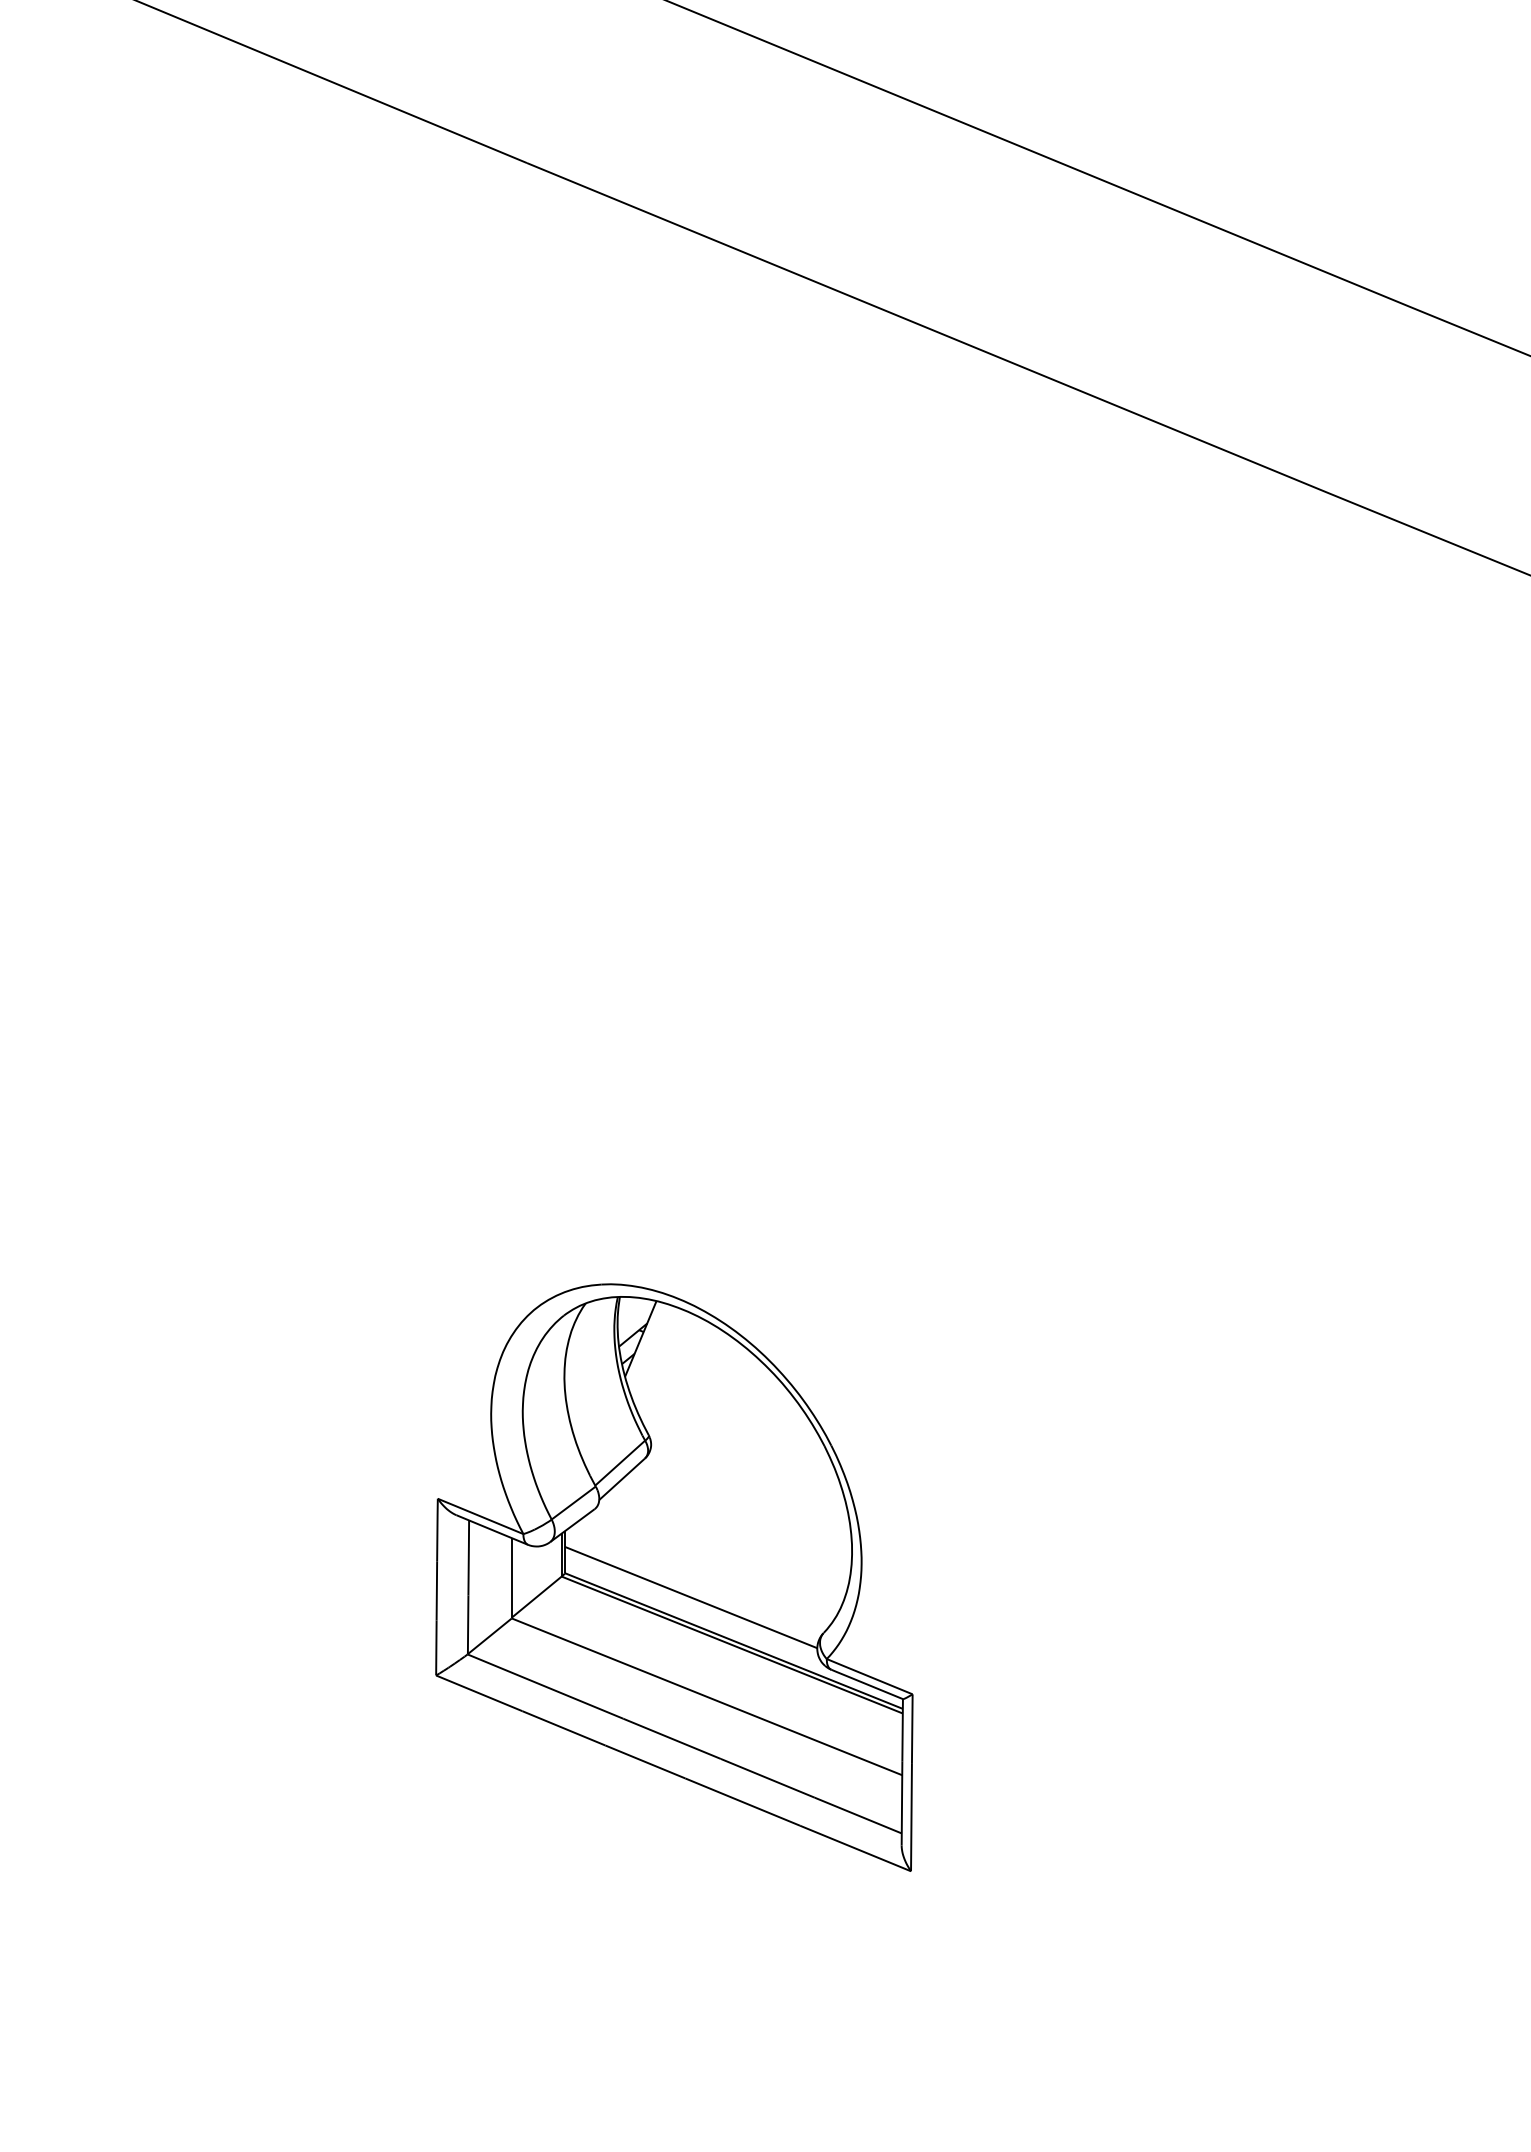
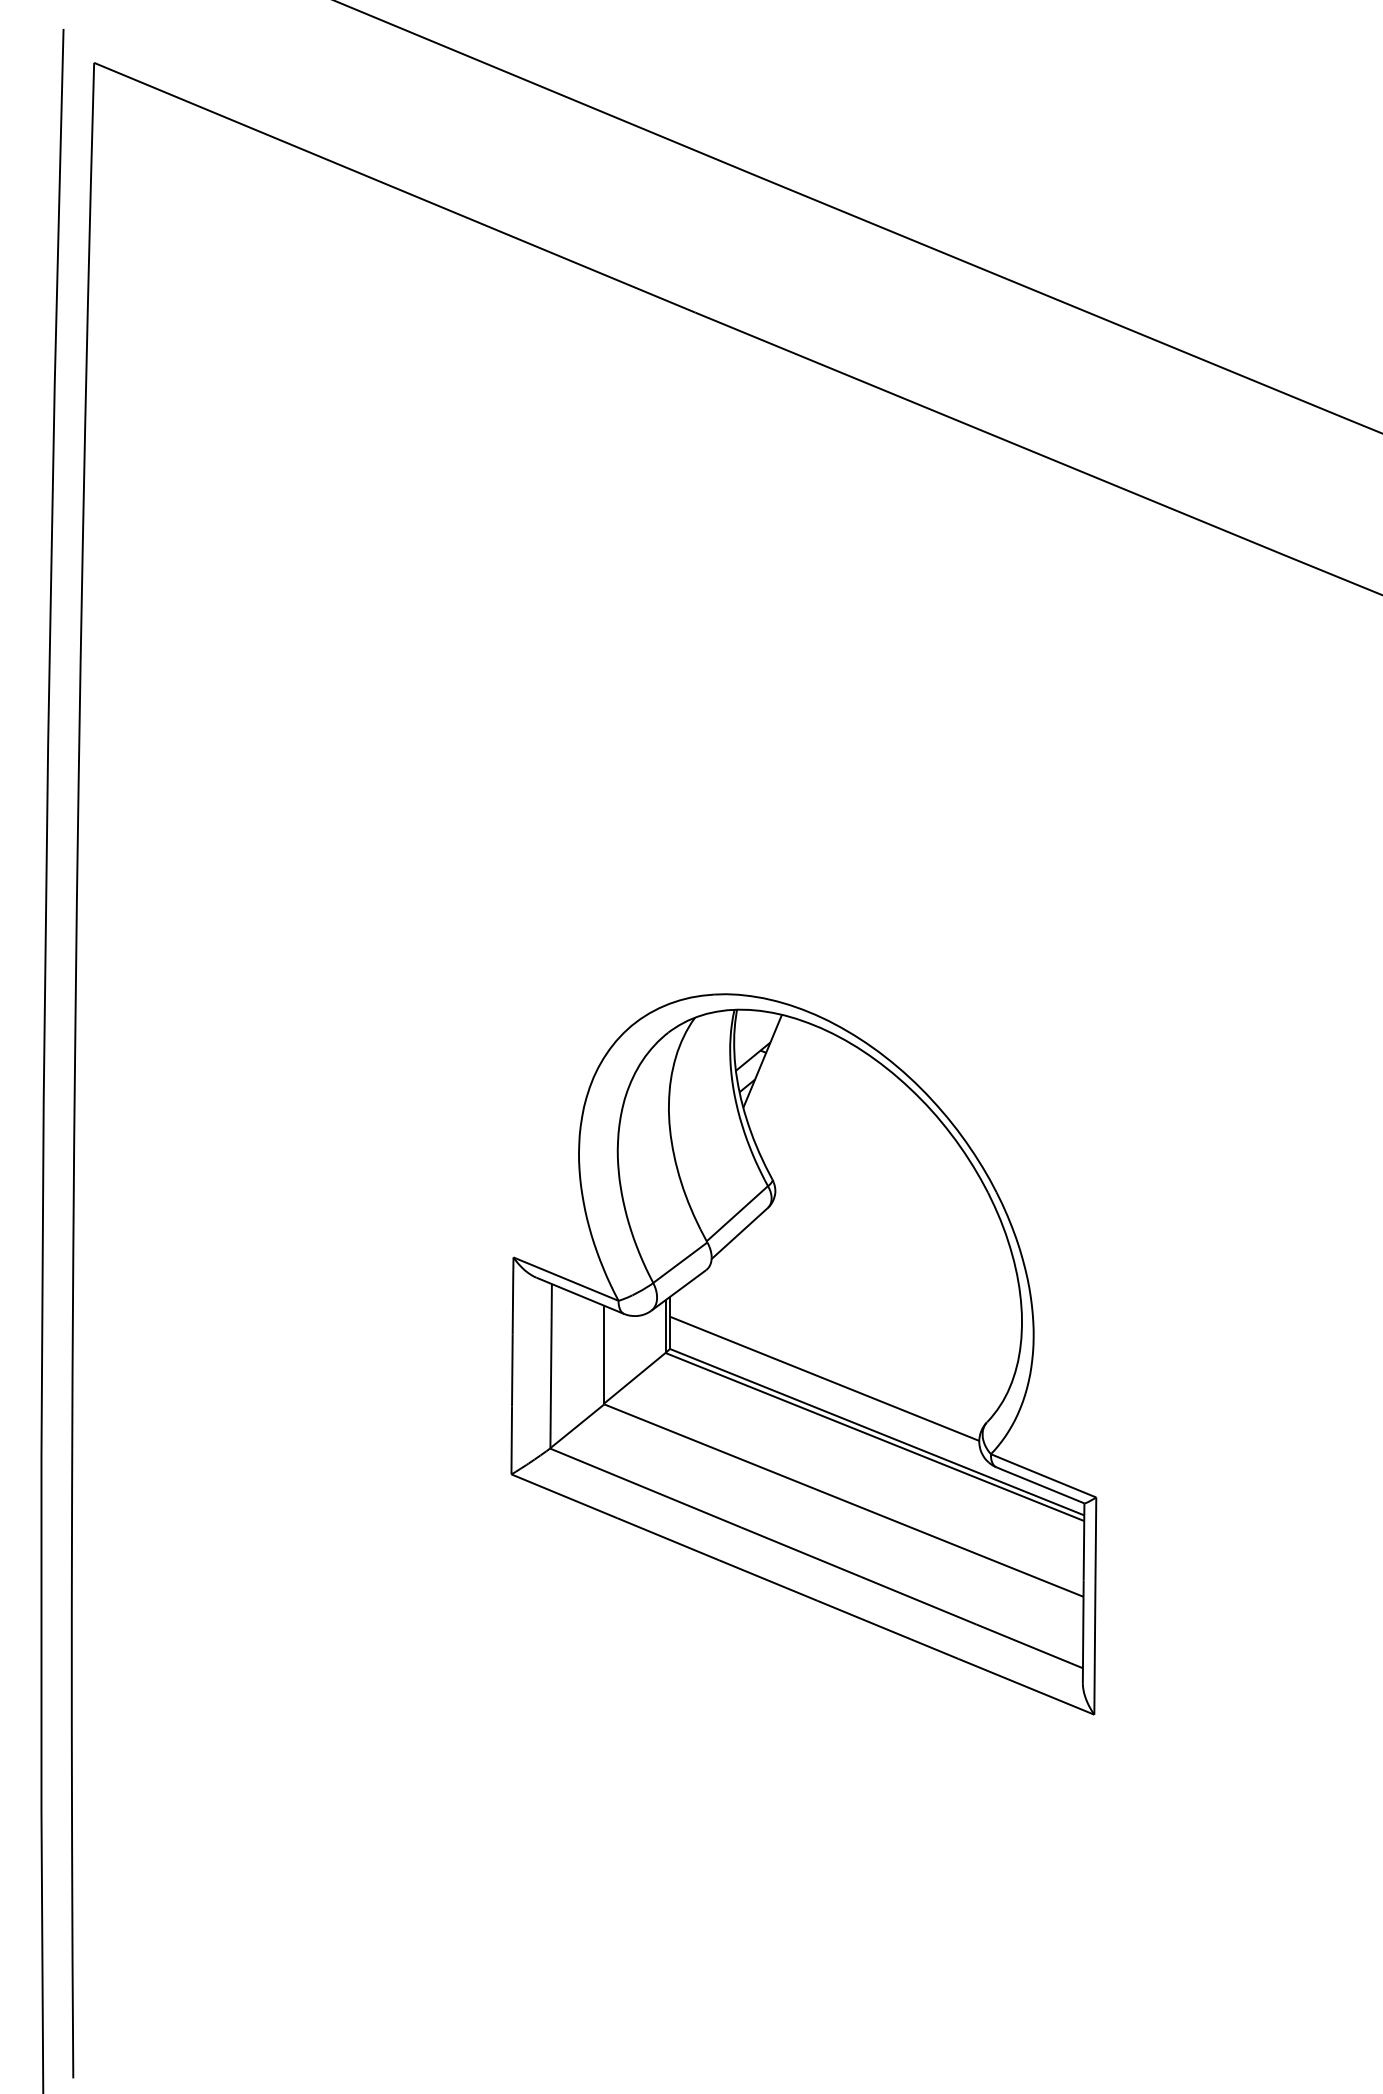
part: (673, 1577) -> (803, 1354), size x1.67

